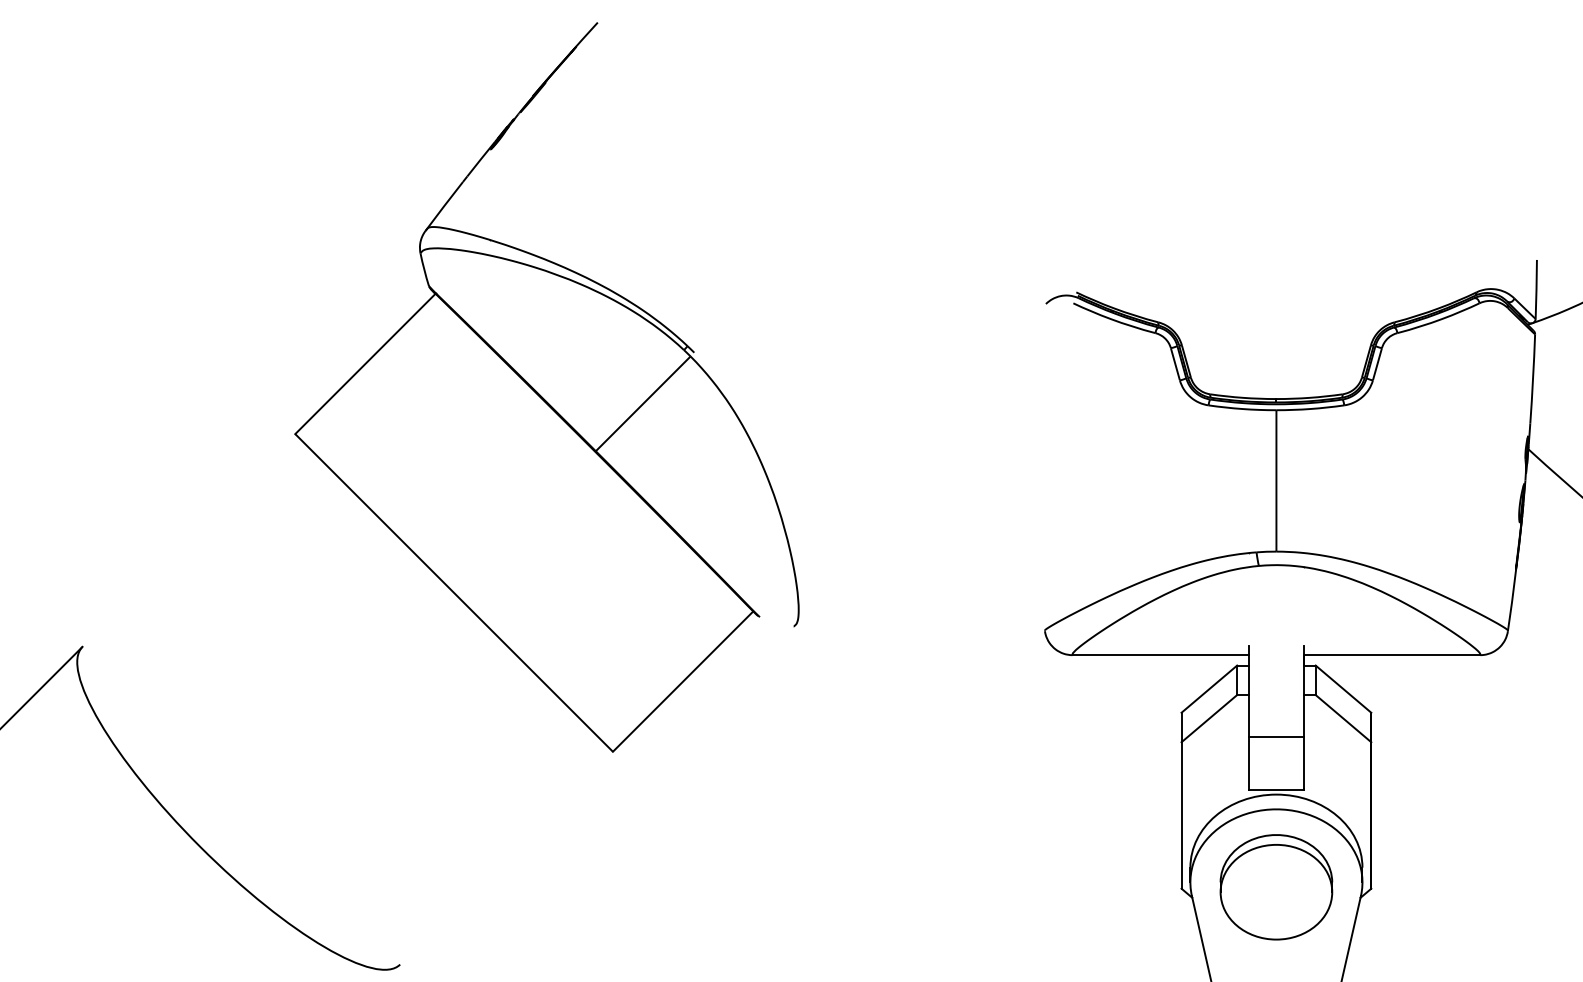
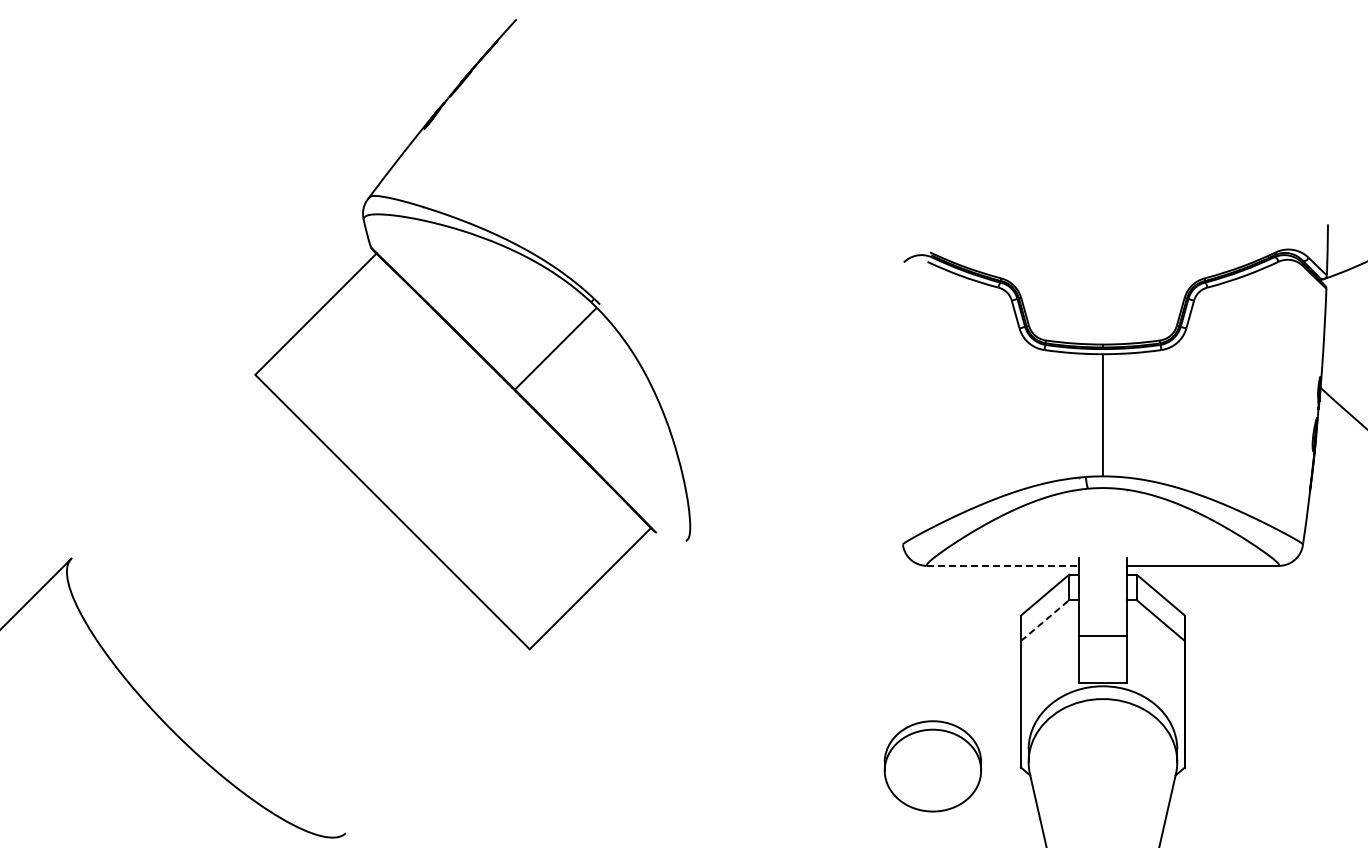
line: (1161, 654) -> (1003, 565), solid -> dashed
line: (1209, 718) -> (1045, 620), solid -> dashed
part: (1275, 887) -> (932, 766), moved

